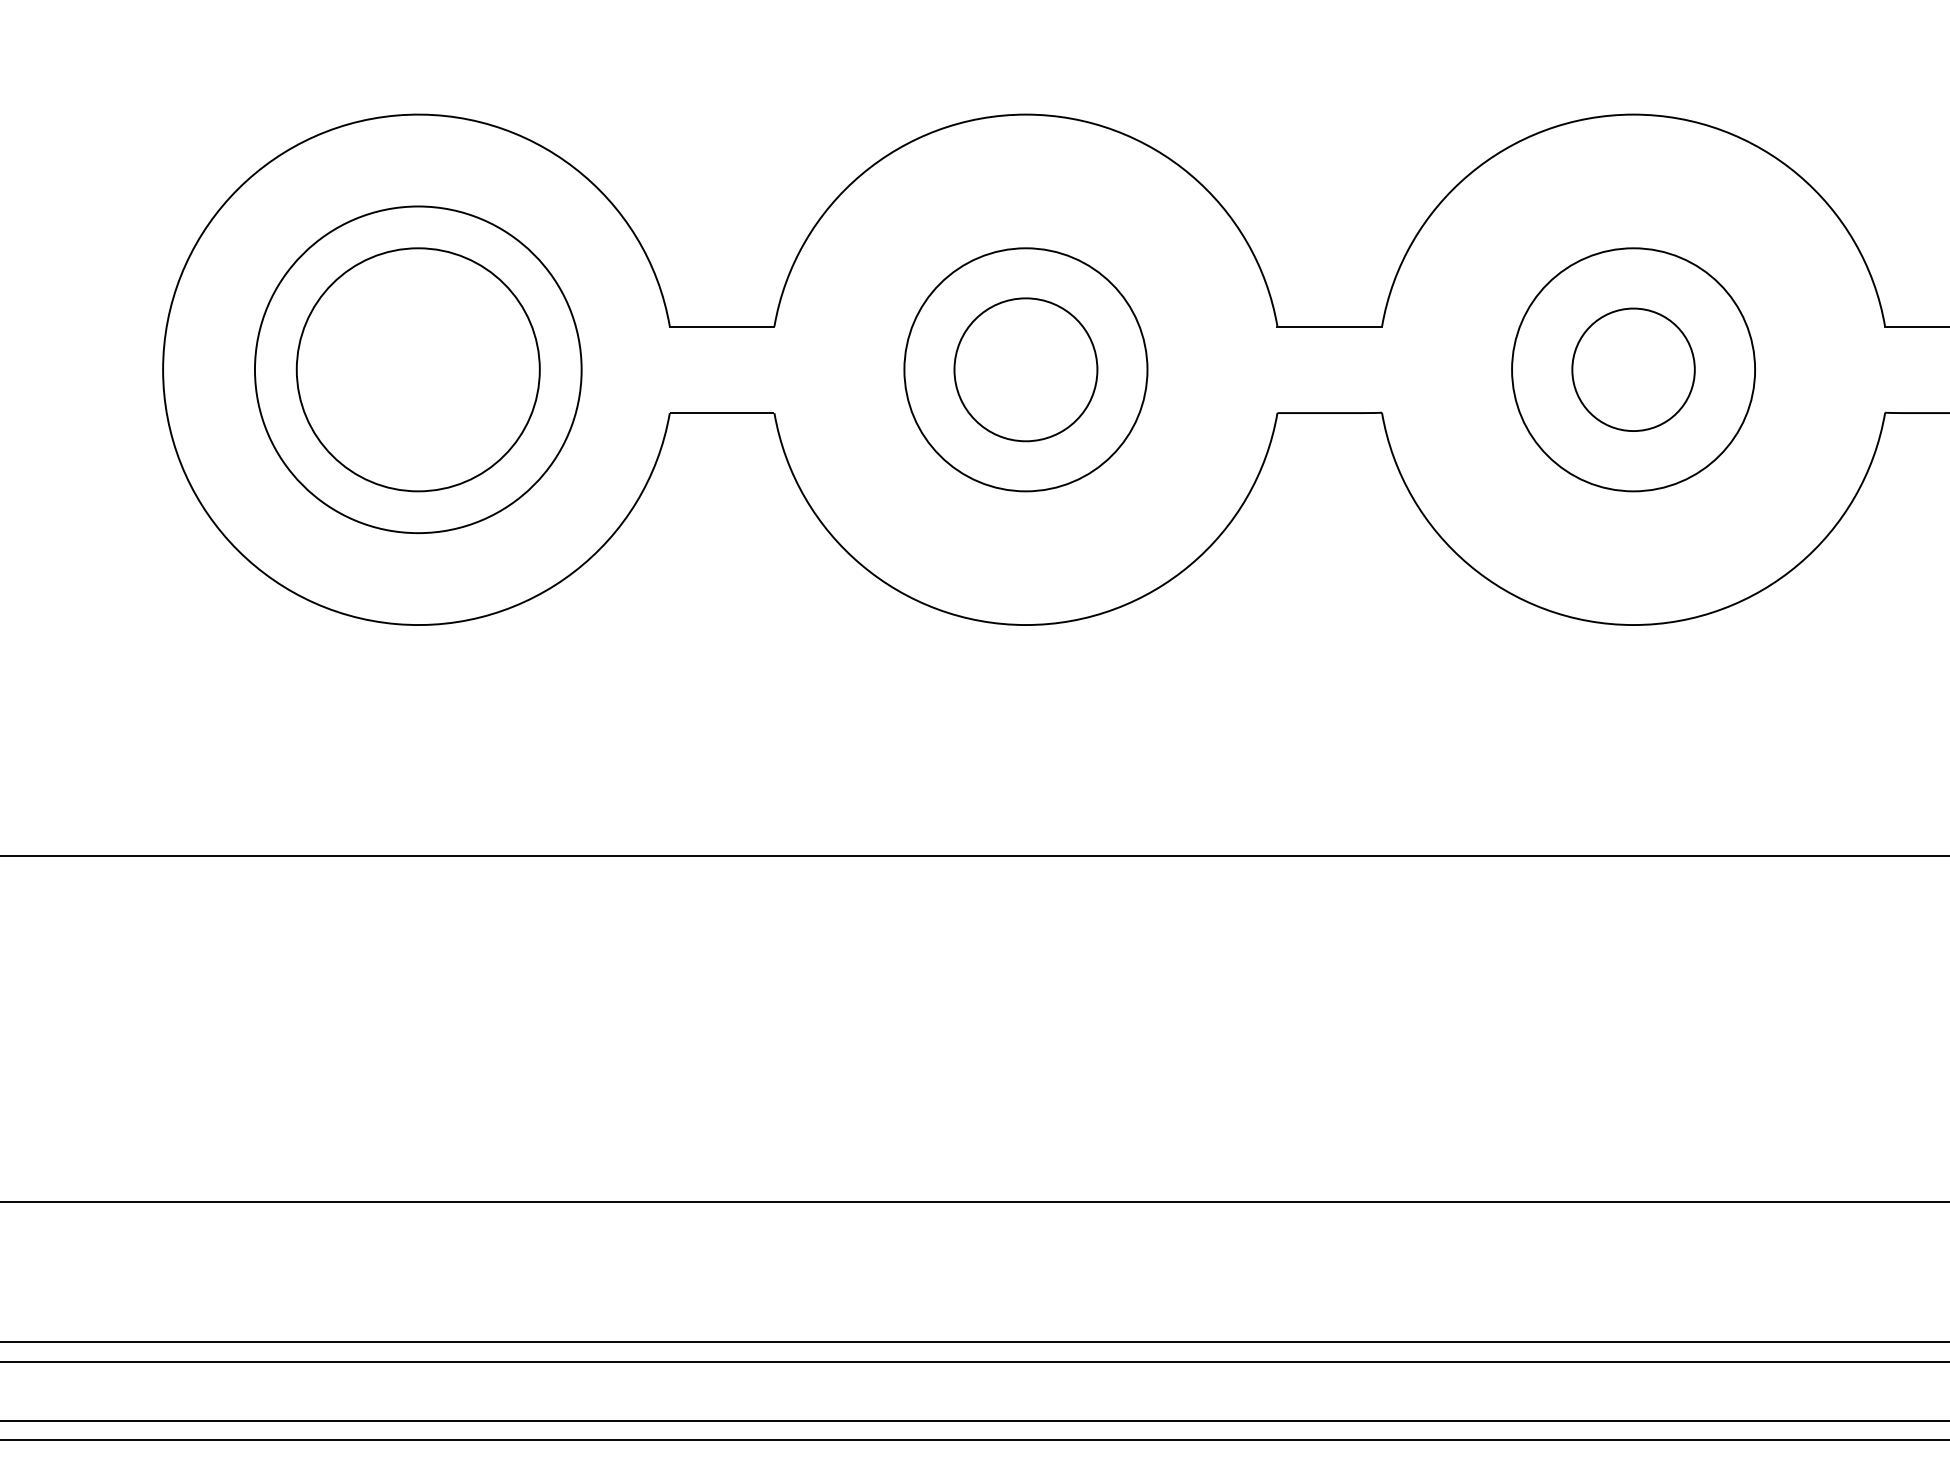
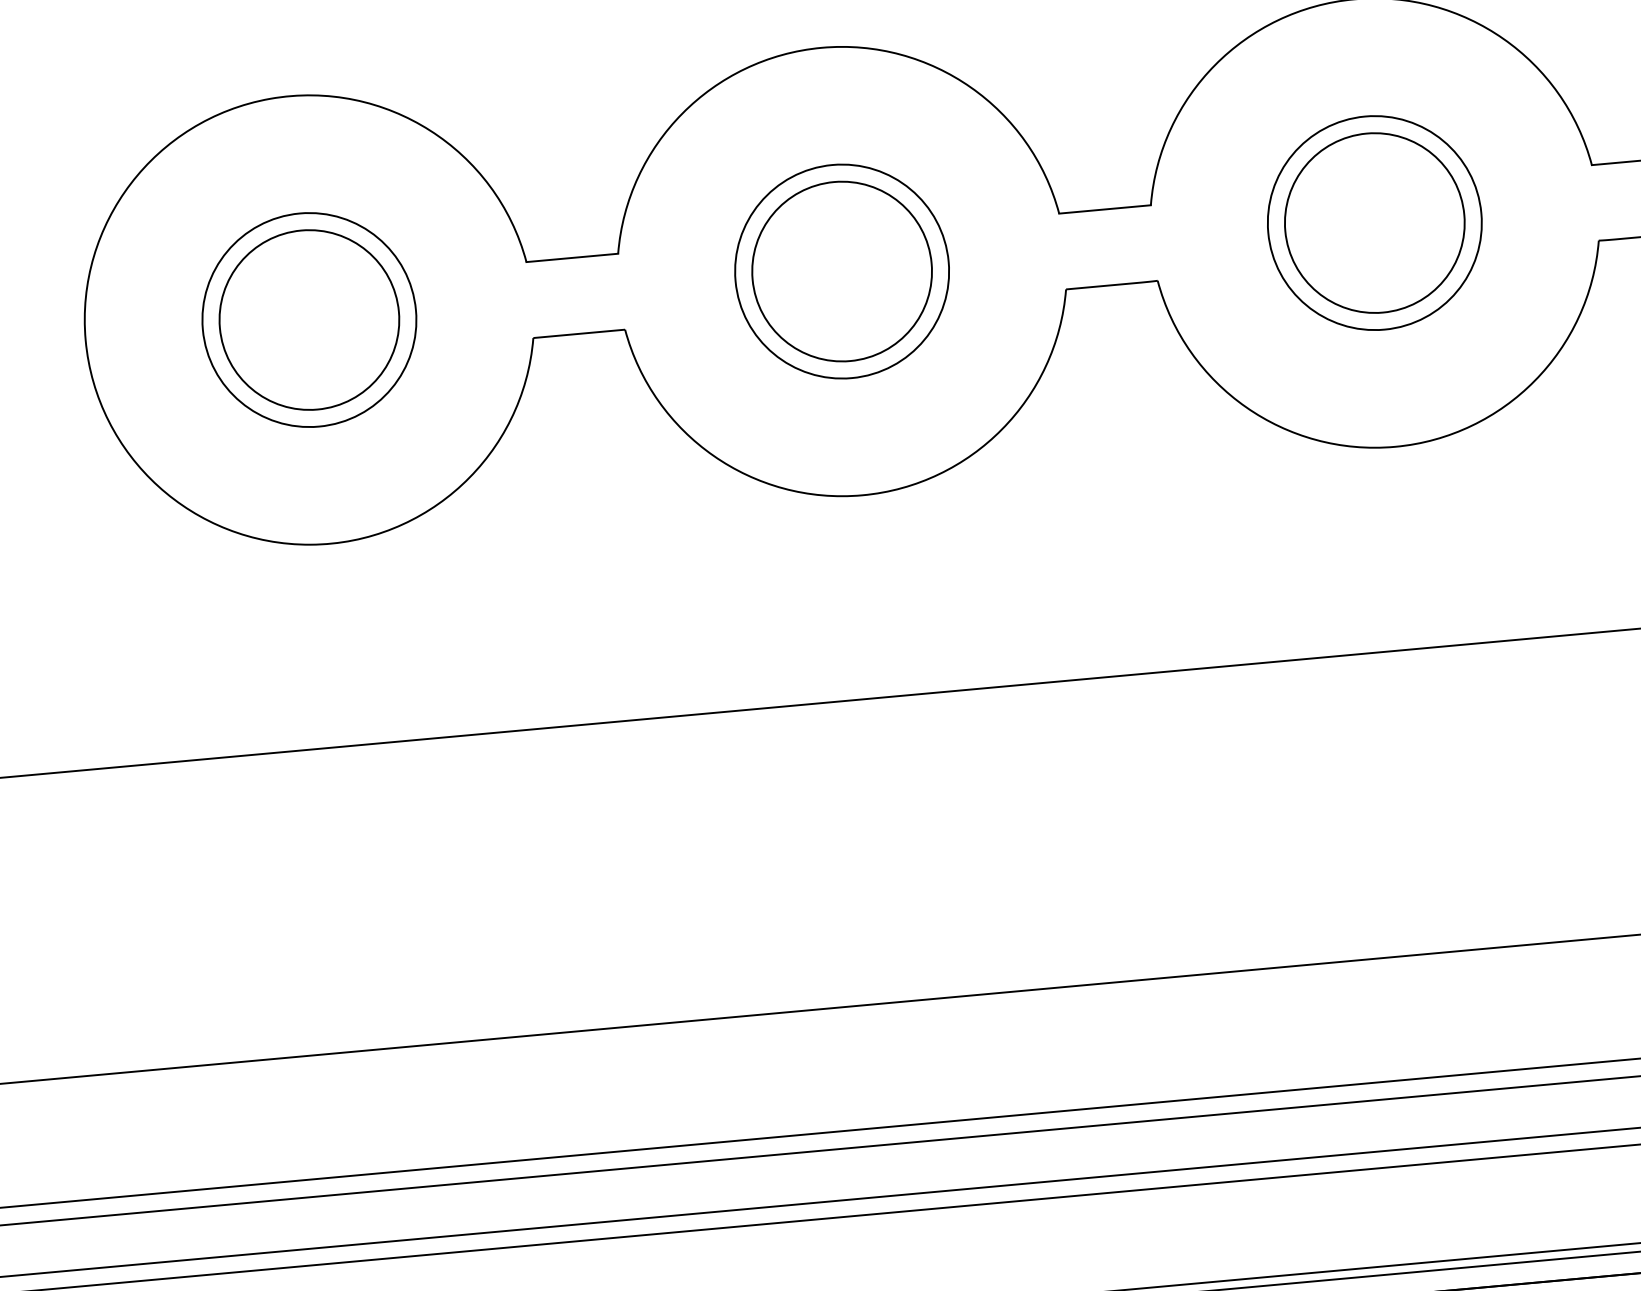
circle: (418, 369) -> (309, 319), size x0.62
circle: (1025, 369) -> (841, 271), size x1.43
circle: (1633, 369) -> (1374, 222), size x1.67

